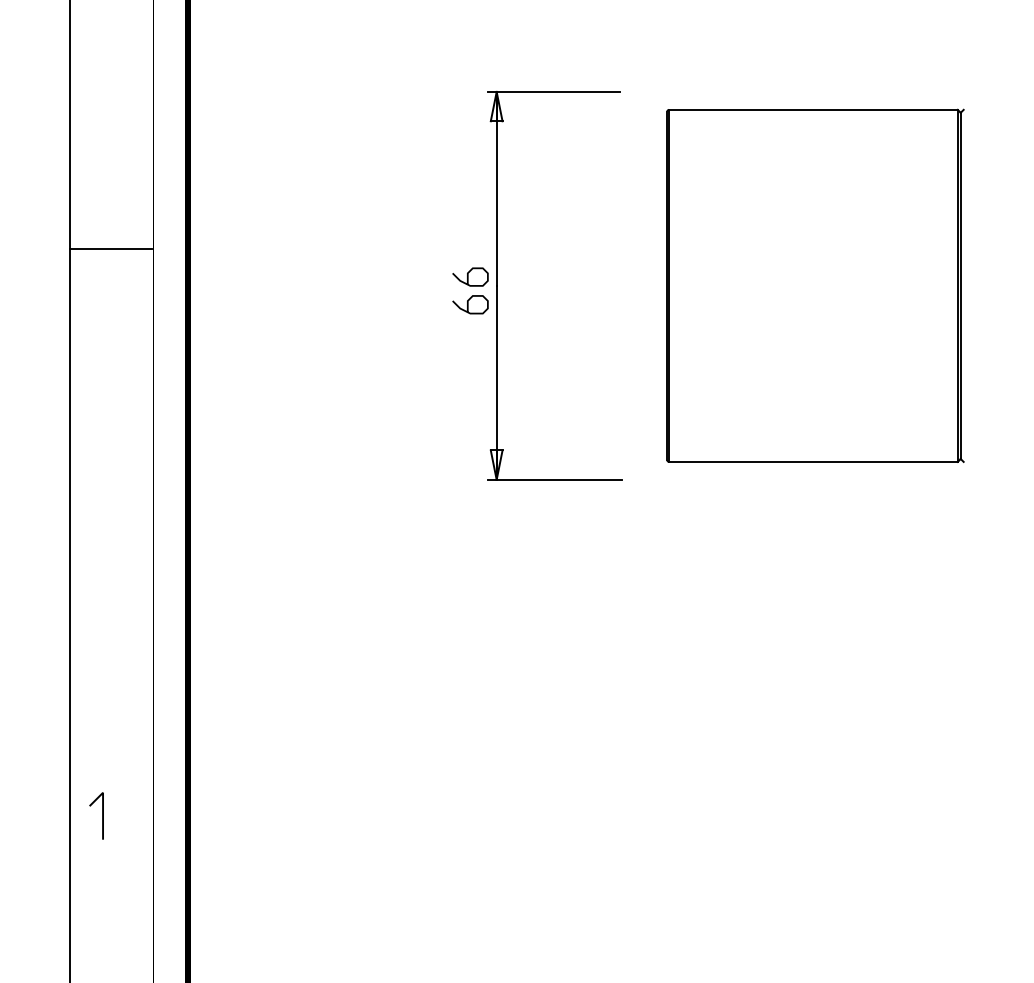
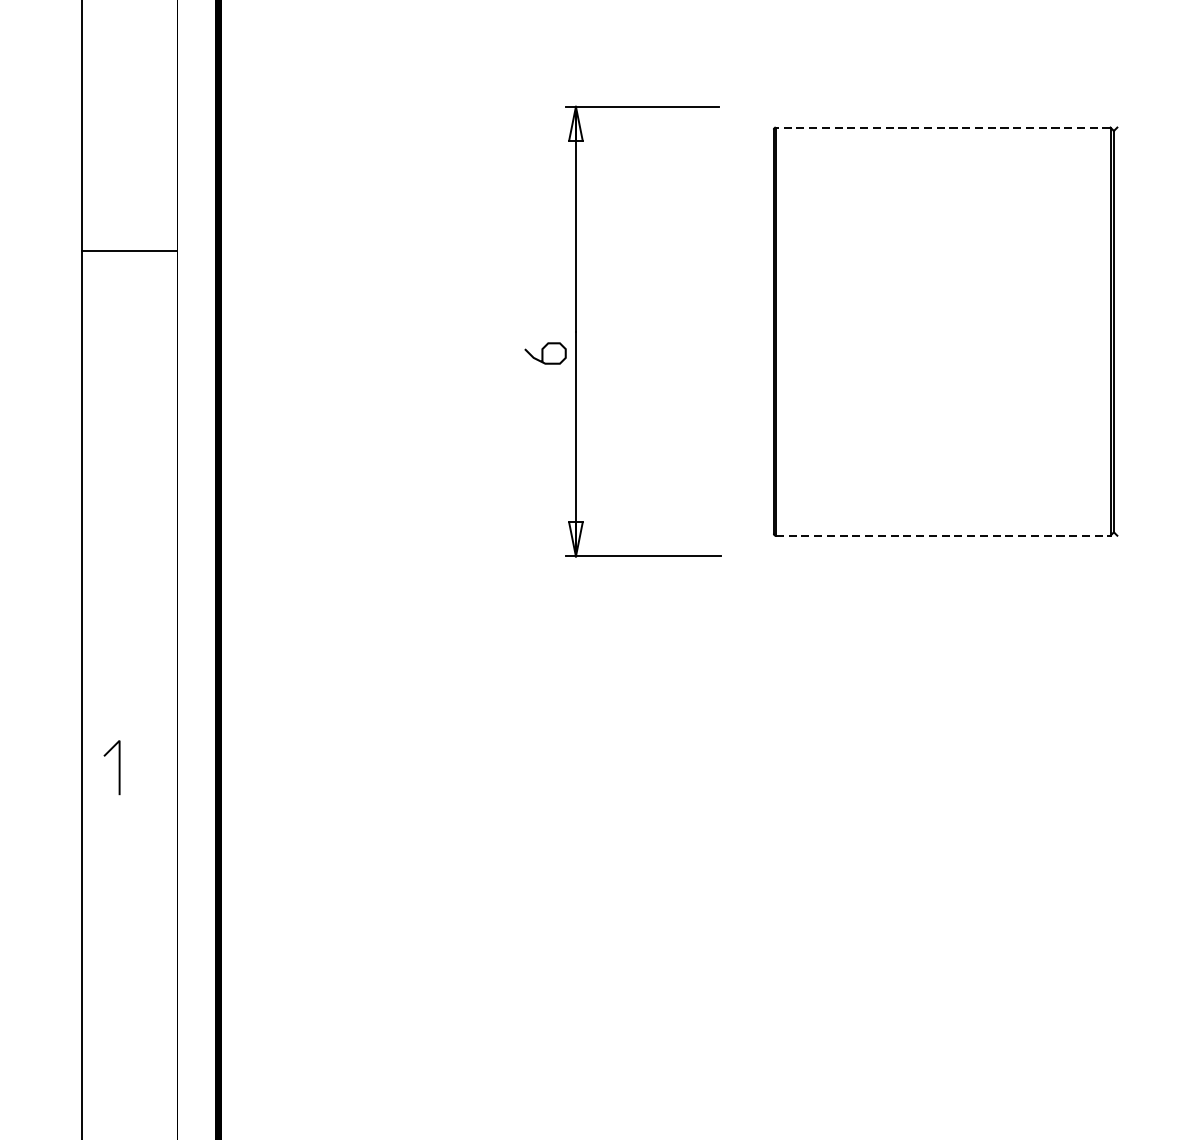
line: (812, 109) -> (942, 127), solid -> dashed
line: (111, 248) -> (129, 251), moved
curve: (468, 276) -> (543, 320), removed
line: (813, 461) -> (943, 535), solid -> dashed
line: (102, 815) -> (118, 767), moved

